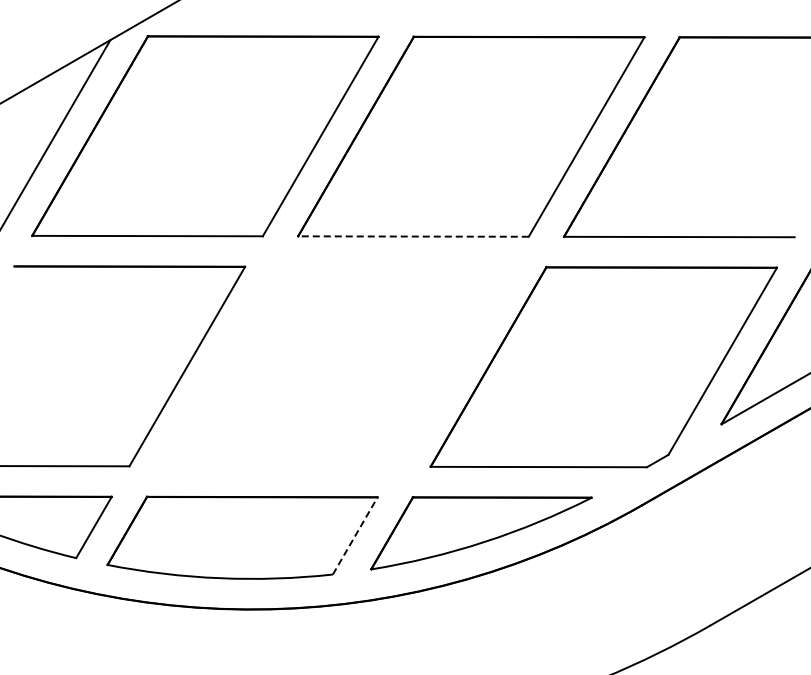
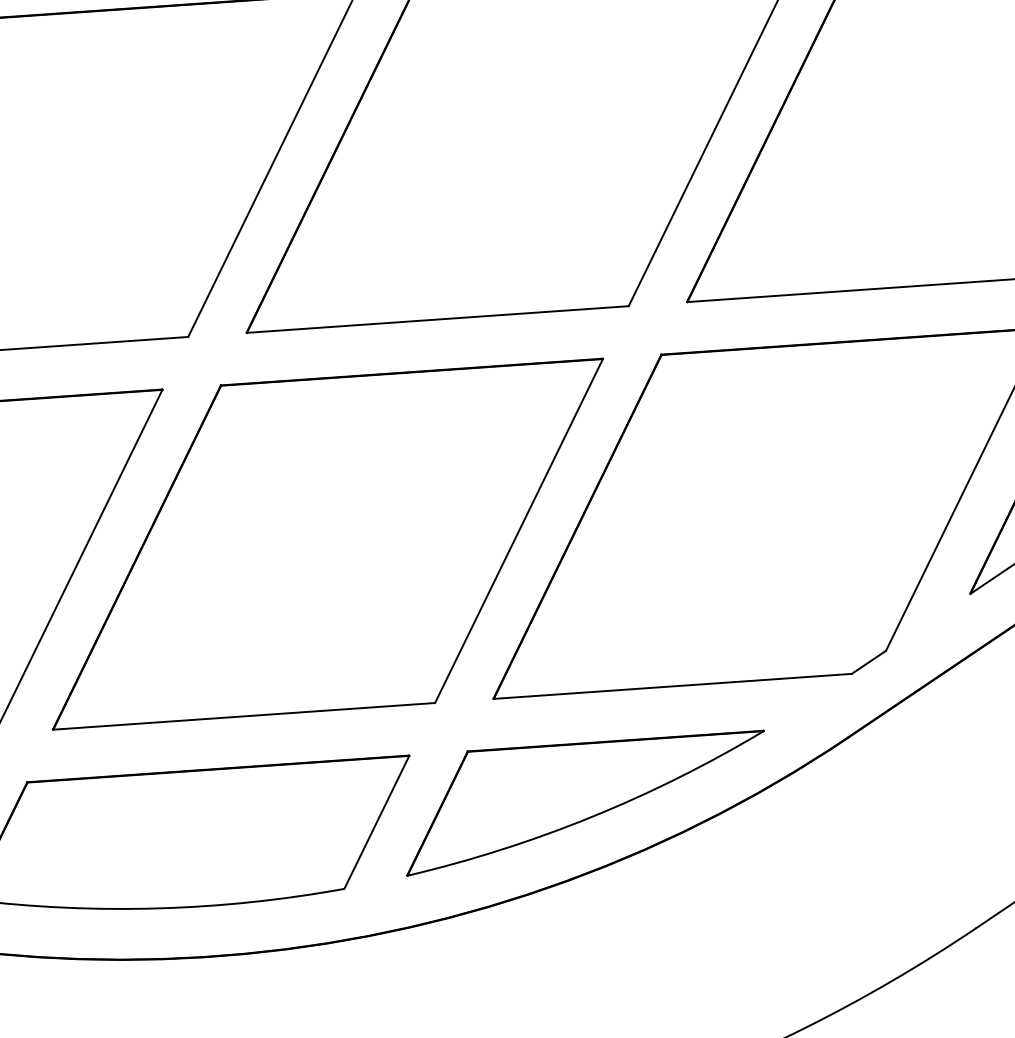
line: (413, 236) -> (437, 319), dashed -> solid
part: (337, 366) -> (327, 543), added
line: (355, 536) -> (377, 823), dashed -> solid

